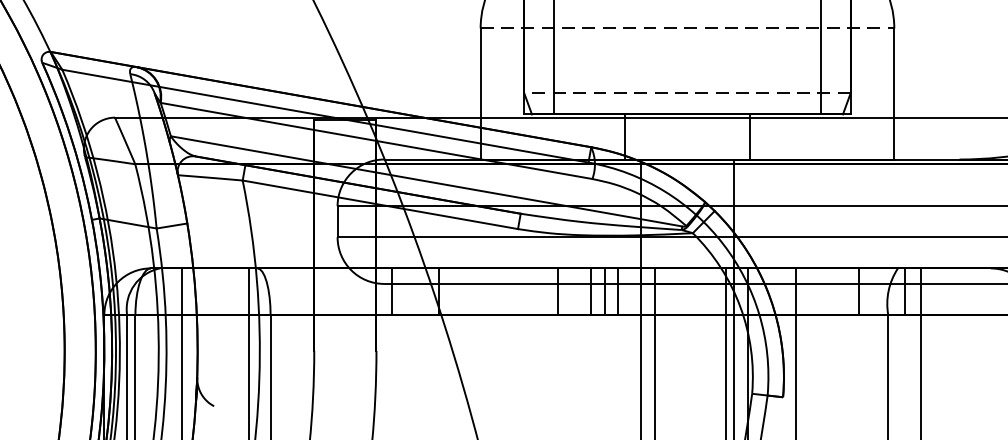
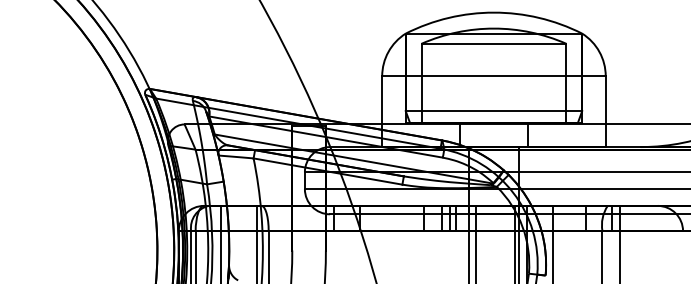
line: (686, 28) -> (493, 76), dashed -> solid
line: (686, 93) -> (493, 111), dashed -> solid

